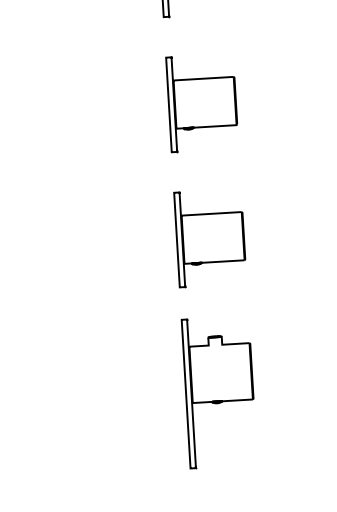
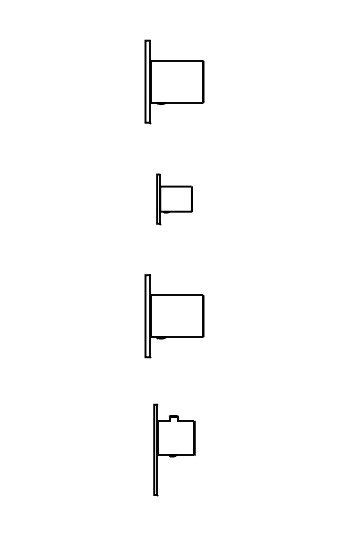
part: (202, 103) -> (174, 199), size x0.6
part: (219, 391) -> (174, 449), size x0.7

